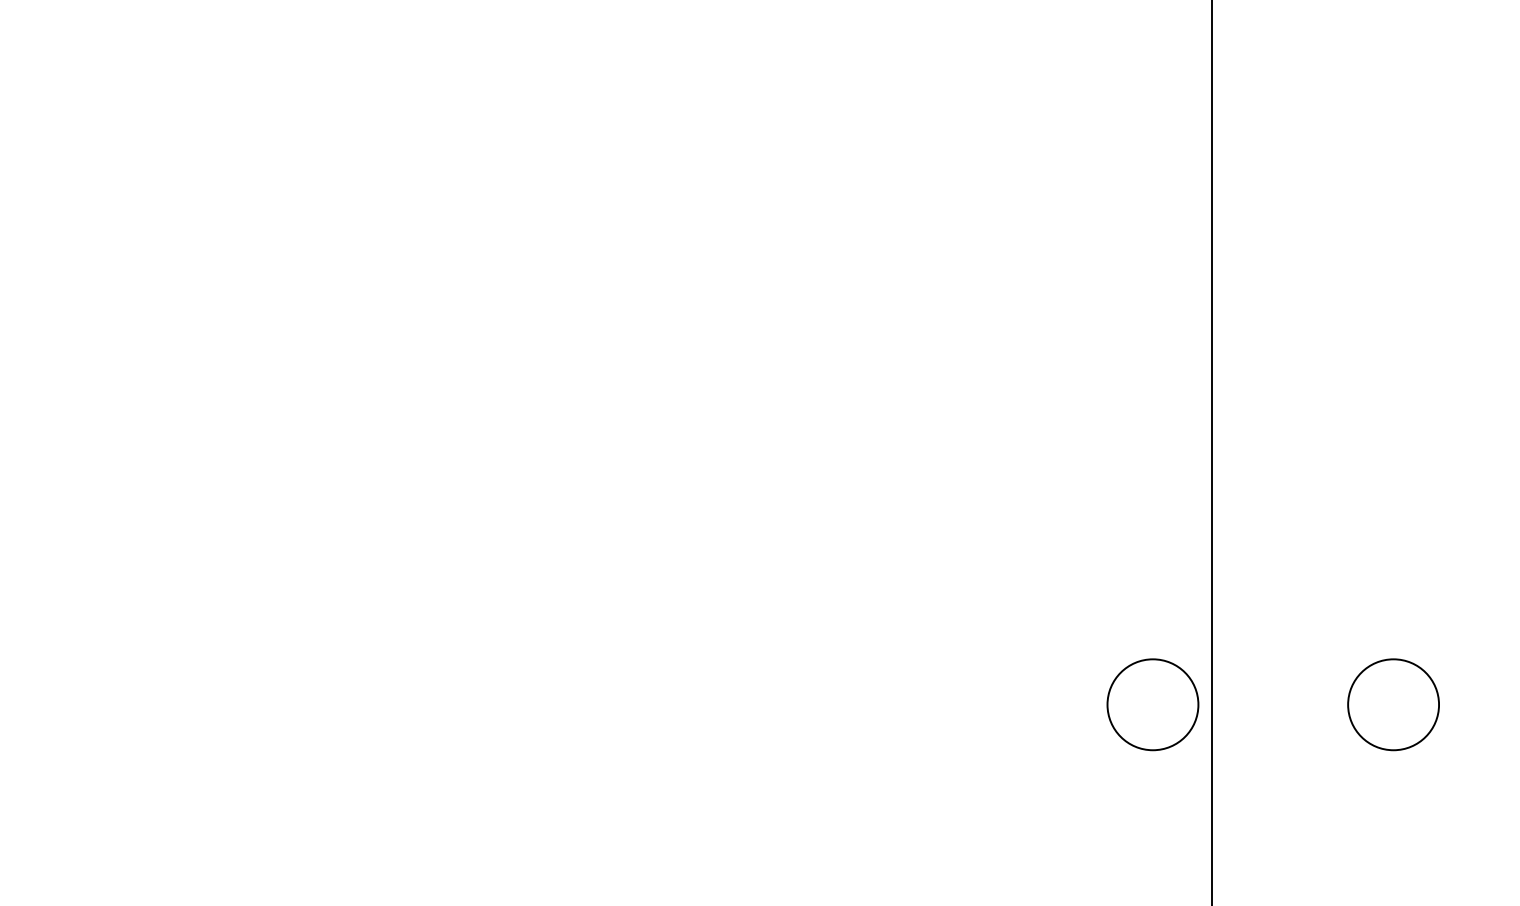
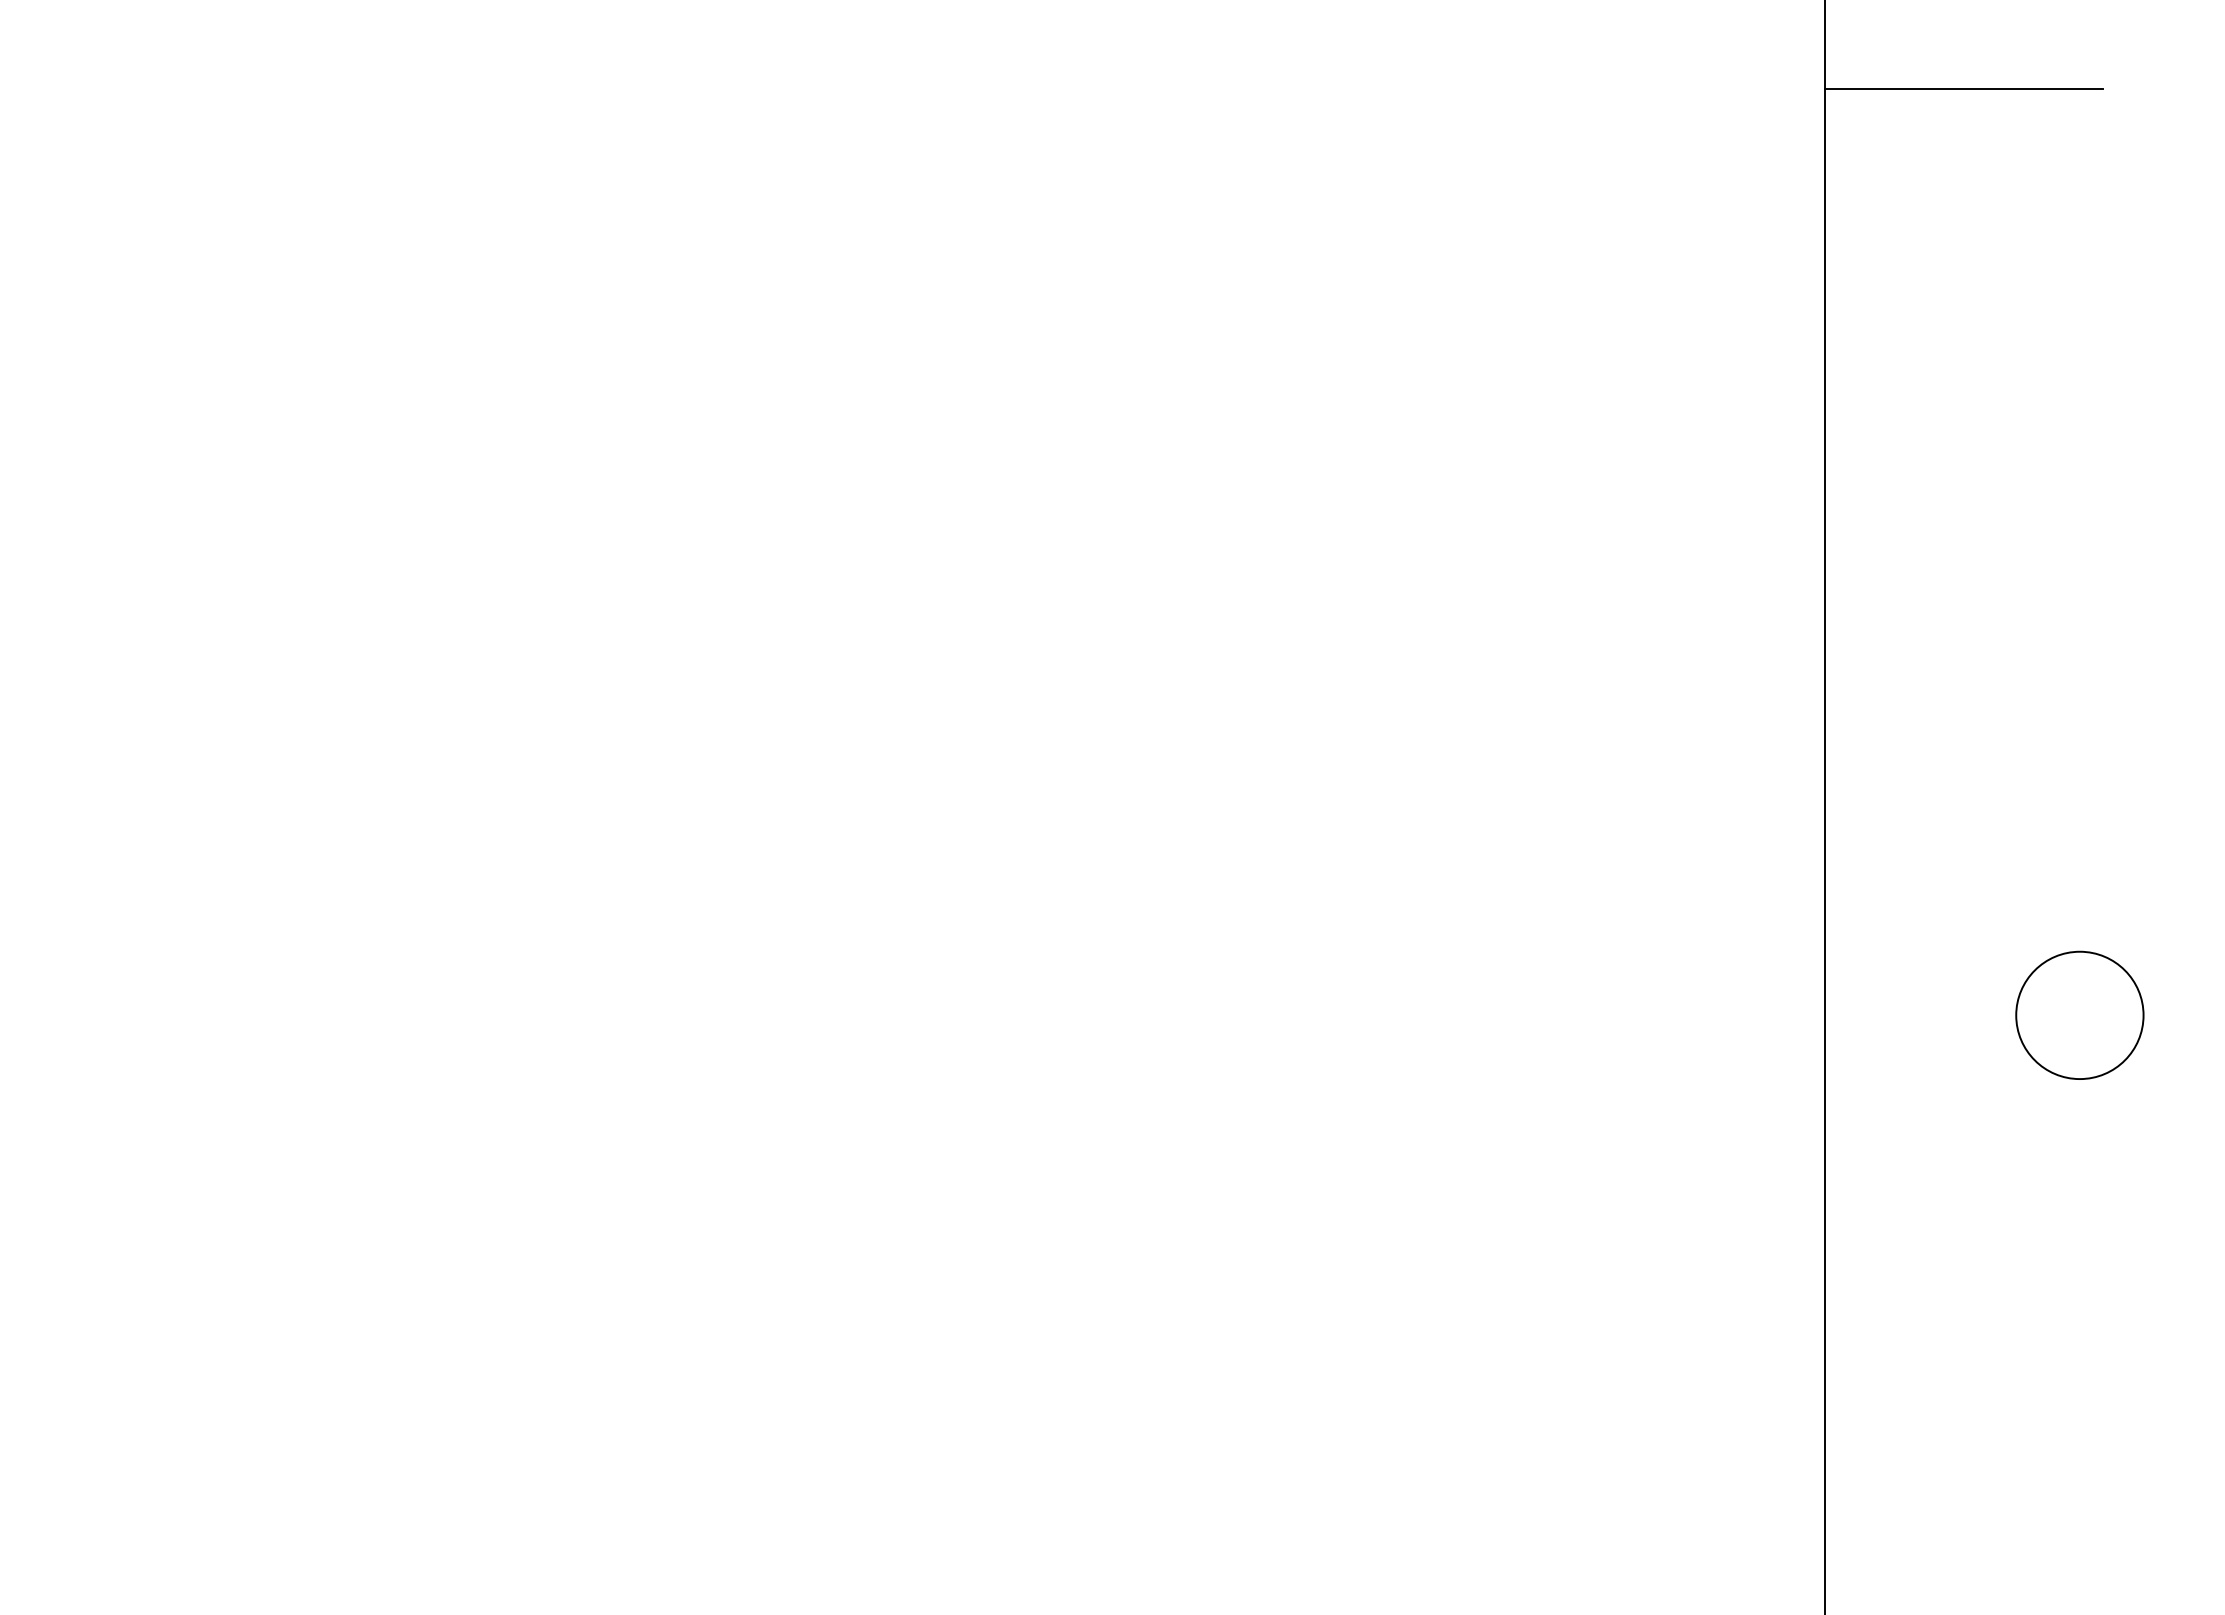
line: (1311, 43) -> (1964, 89), added
circle: (1152, 704) -> (1742, 1014), removed

